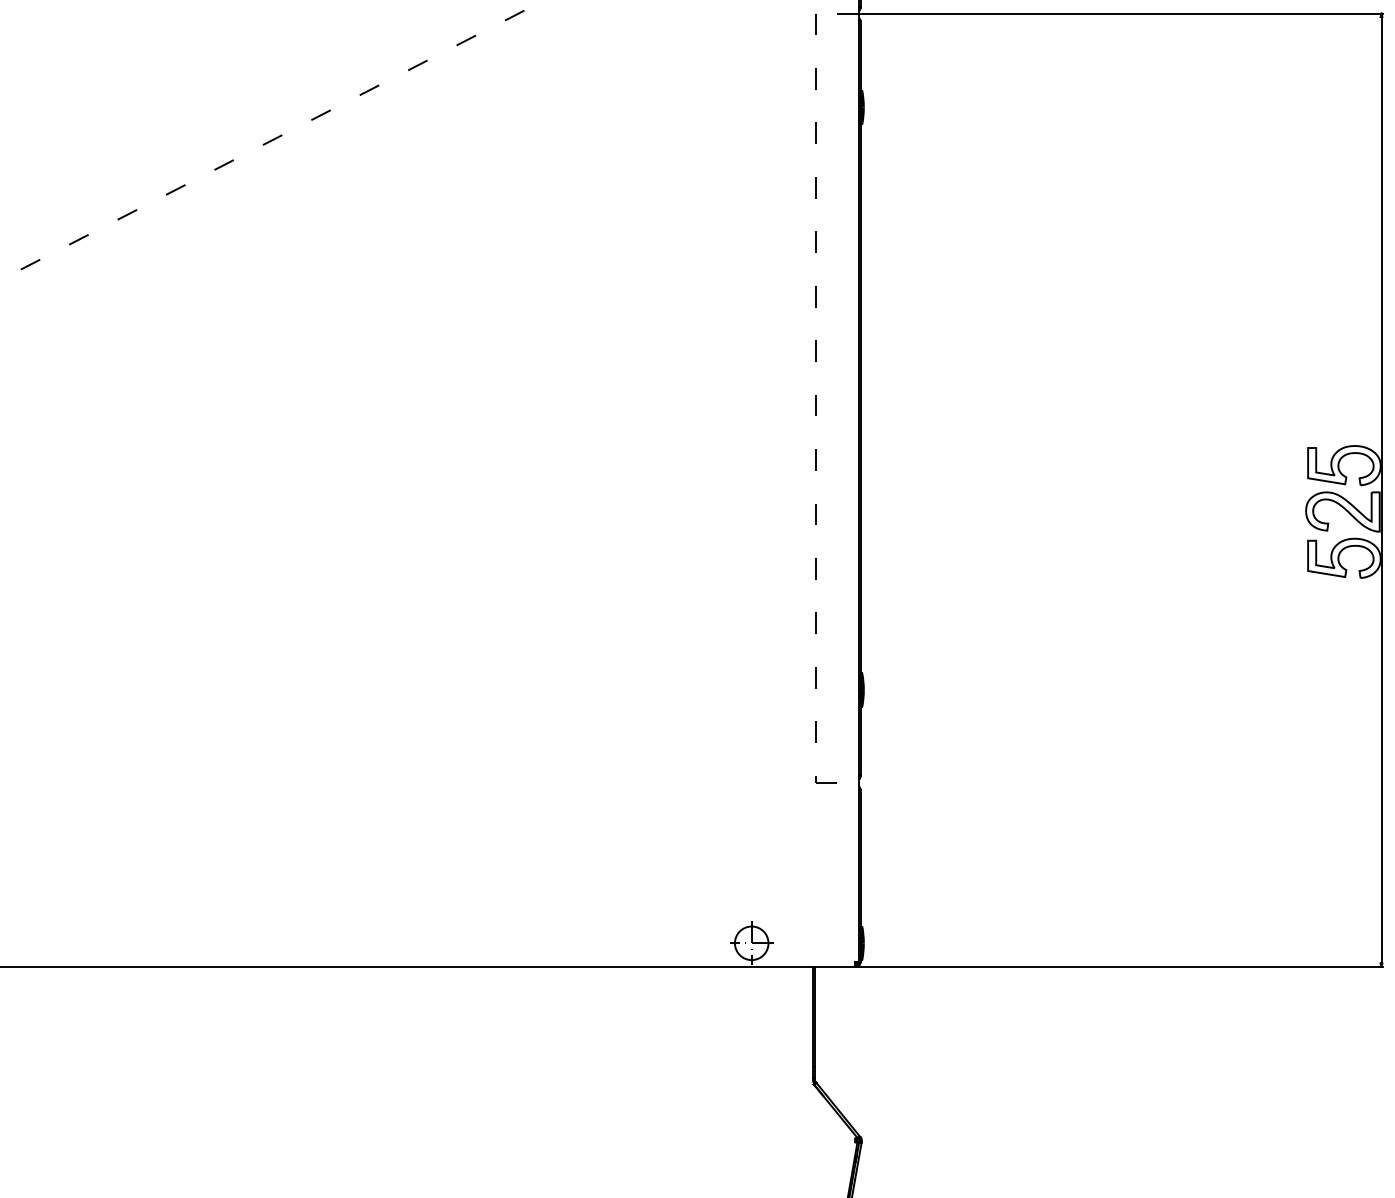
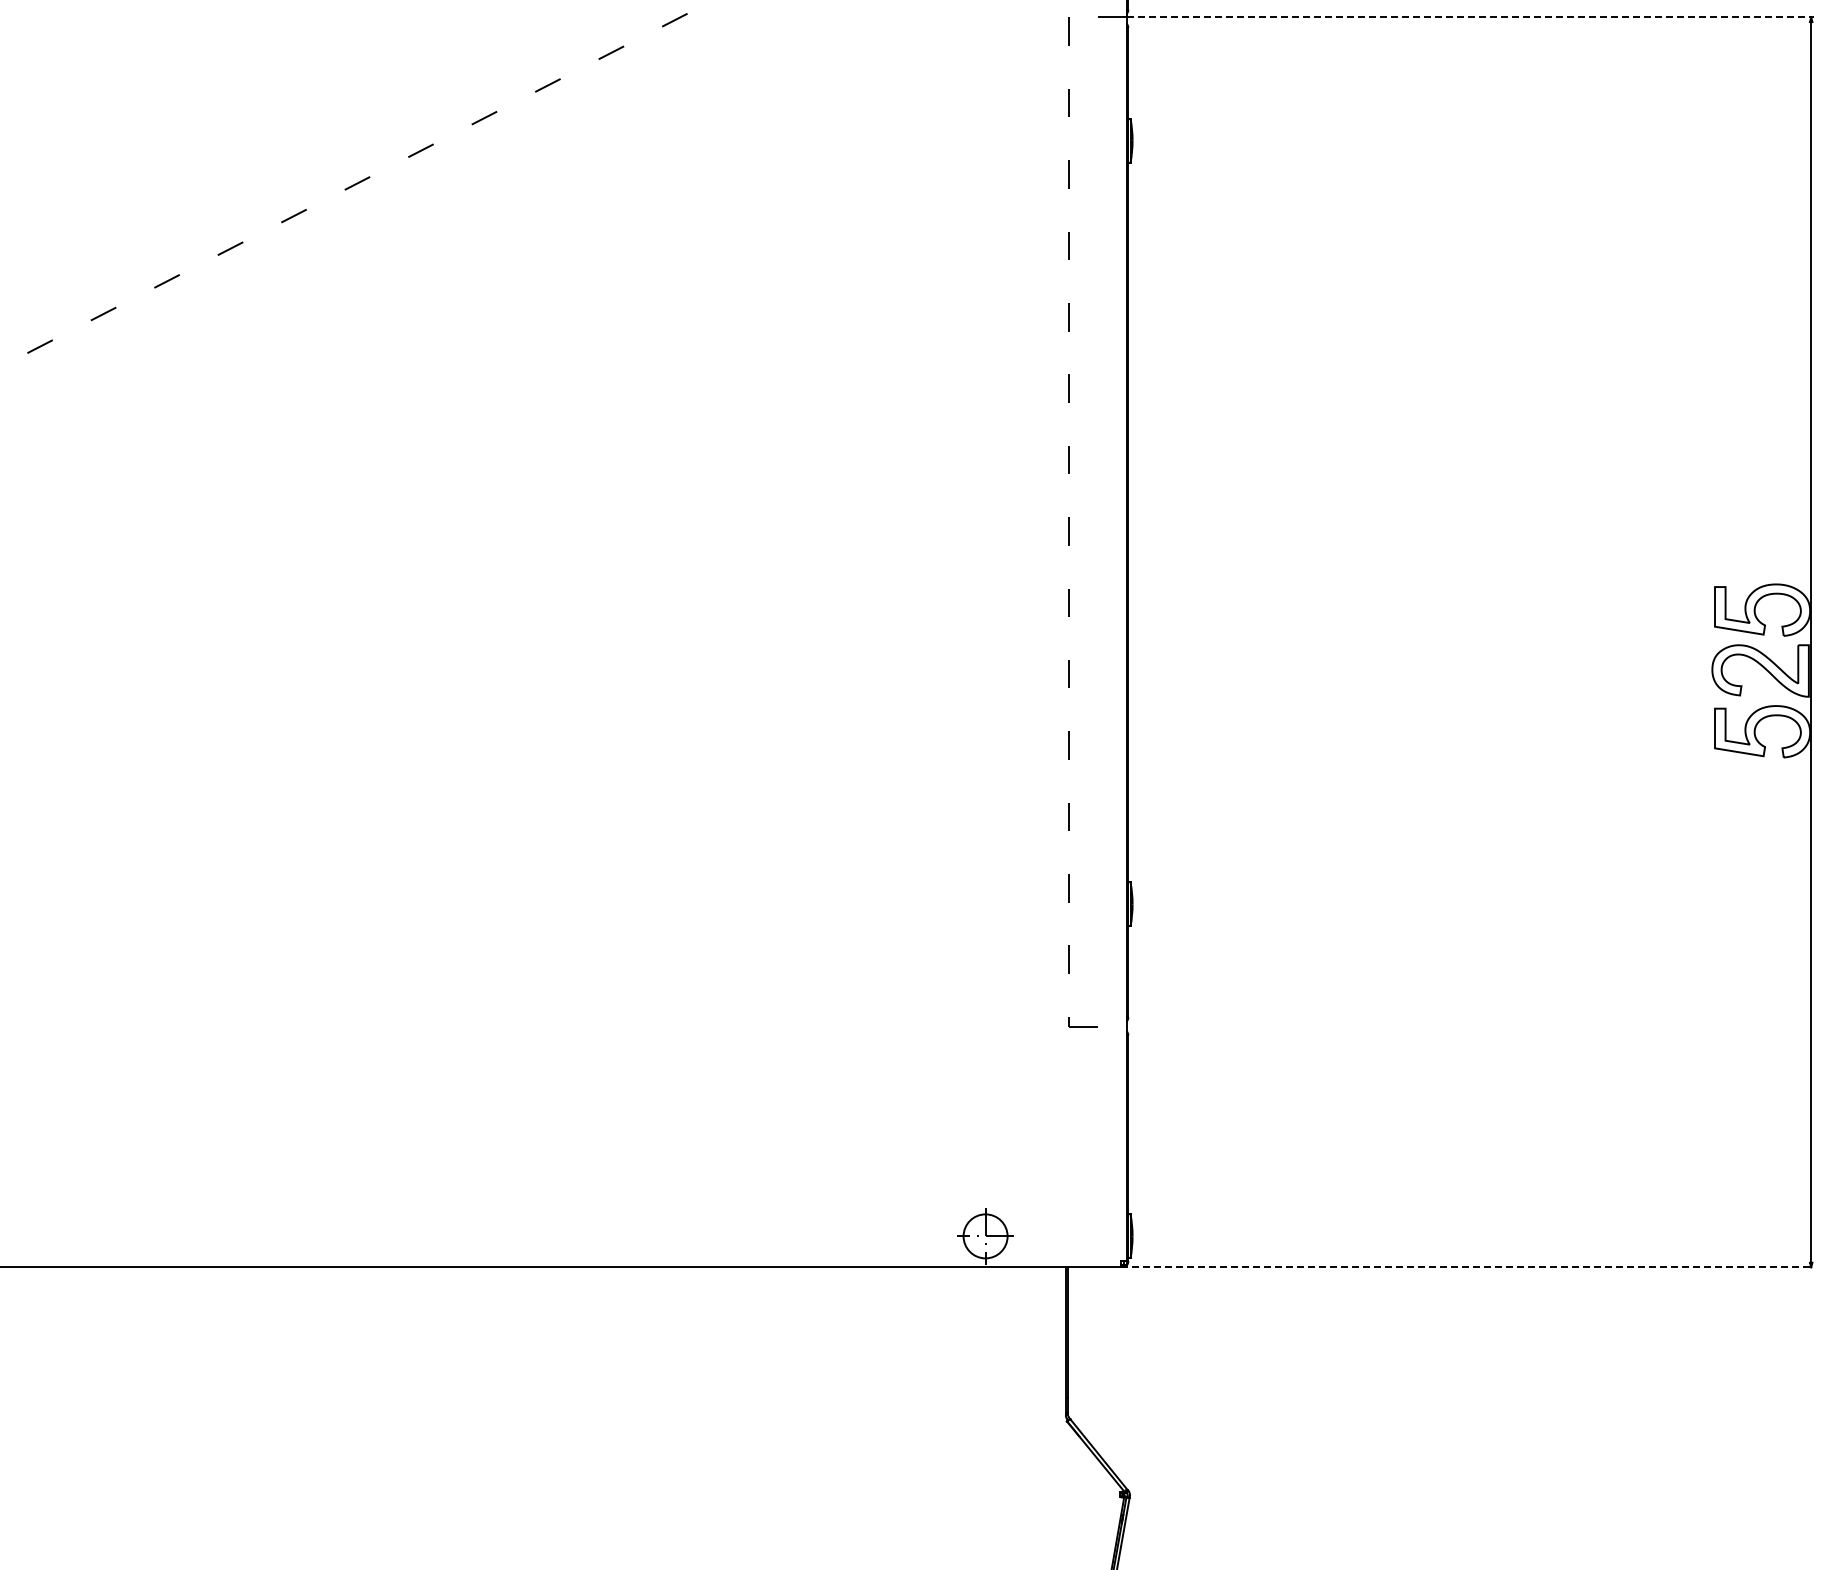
line: (1121, 13) -> (1470, 17), solid -> dashed
line: (1119, 967) -> (1467, 1267), solid -> dashed

